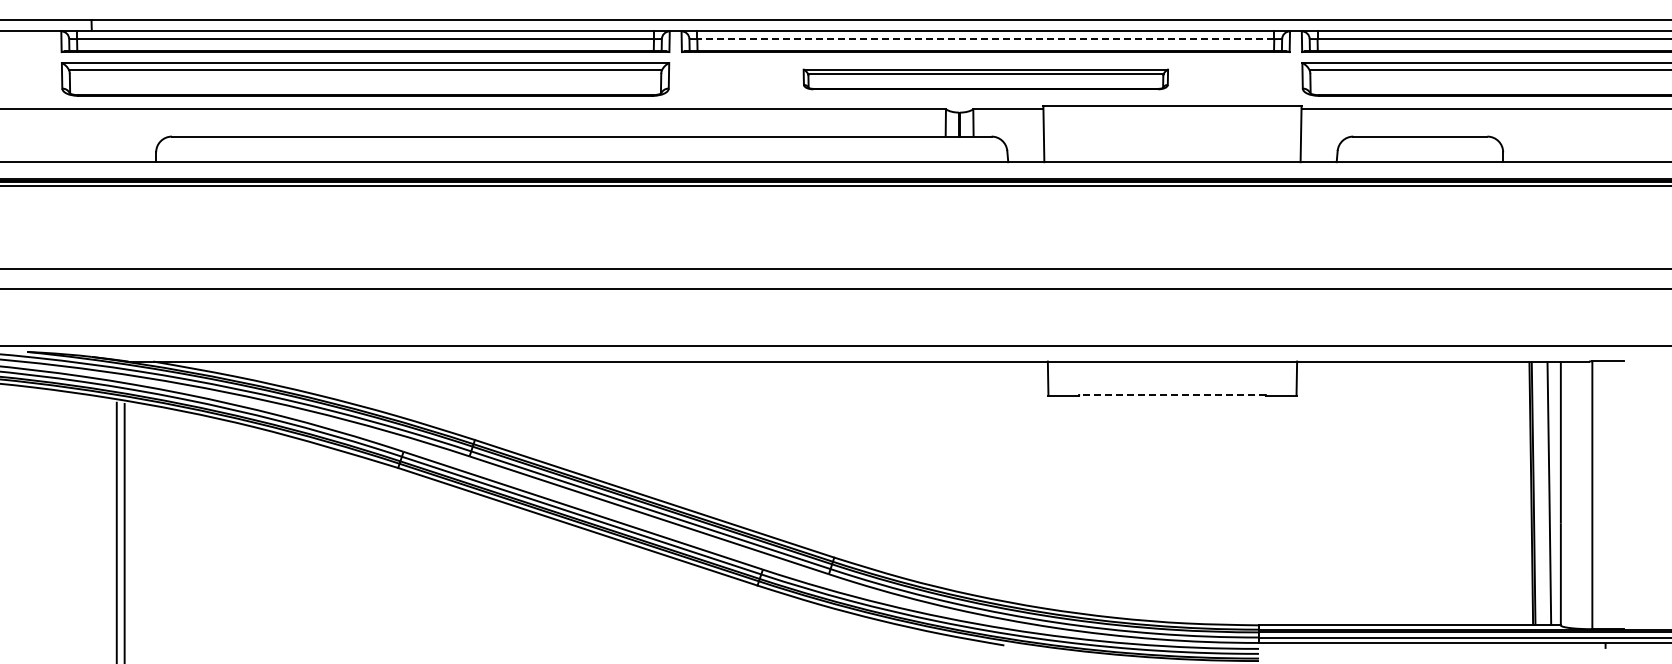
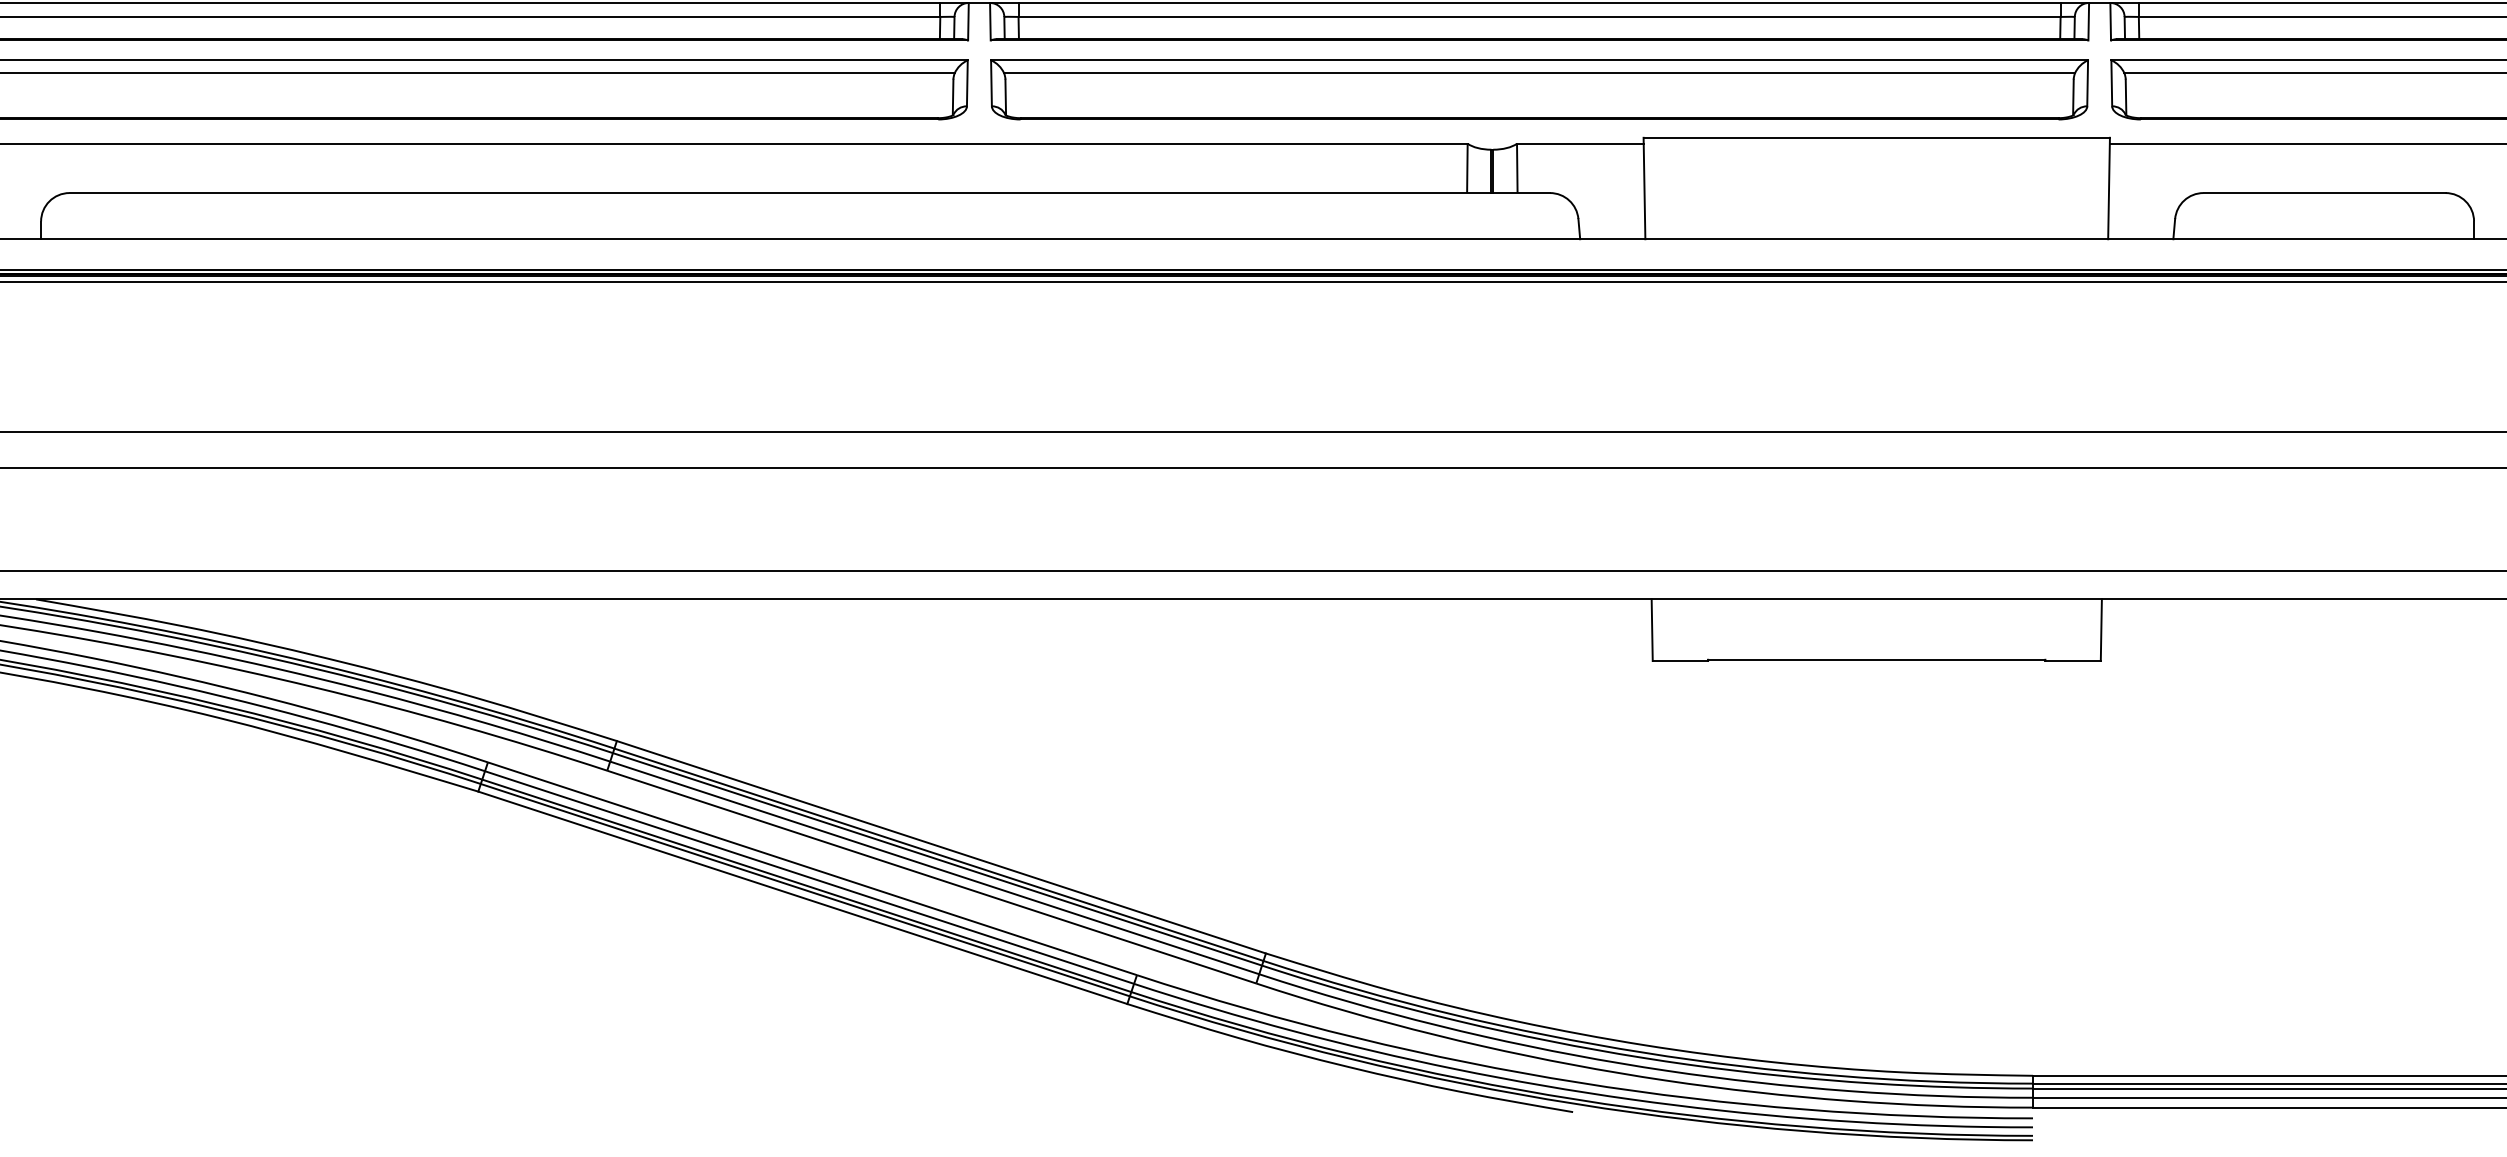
line: (985, 39) -> (1539, 17), dashed -> solid
part: (985, 79) -> (1539, 89), size x1.67
line: (1171, 395) -> (1874, 660), dashed -> solid

